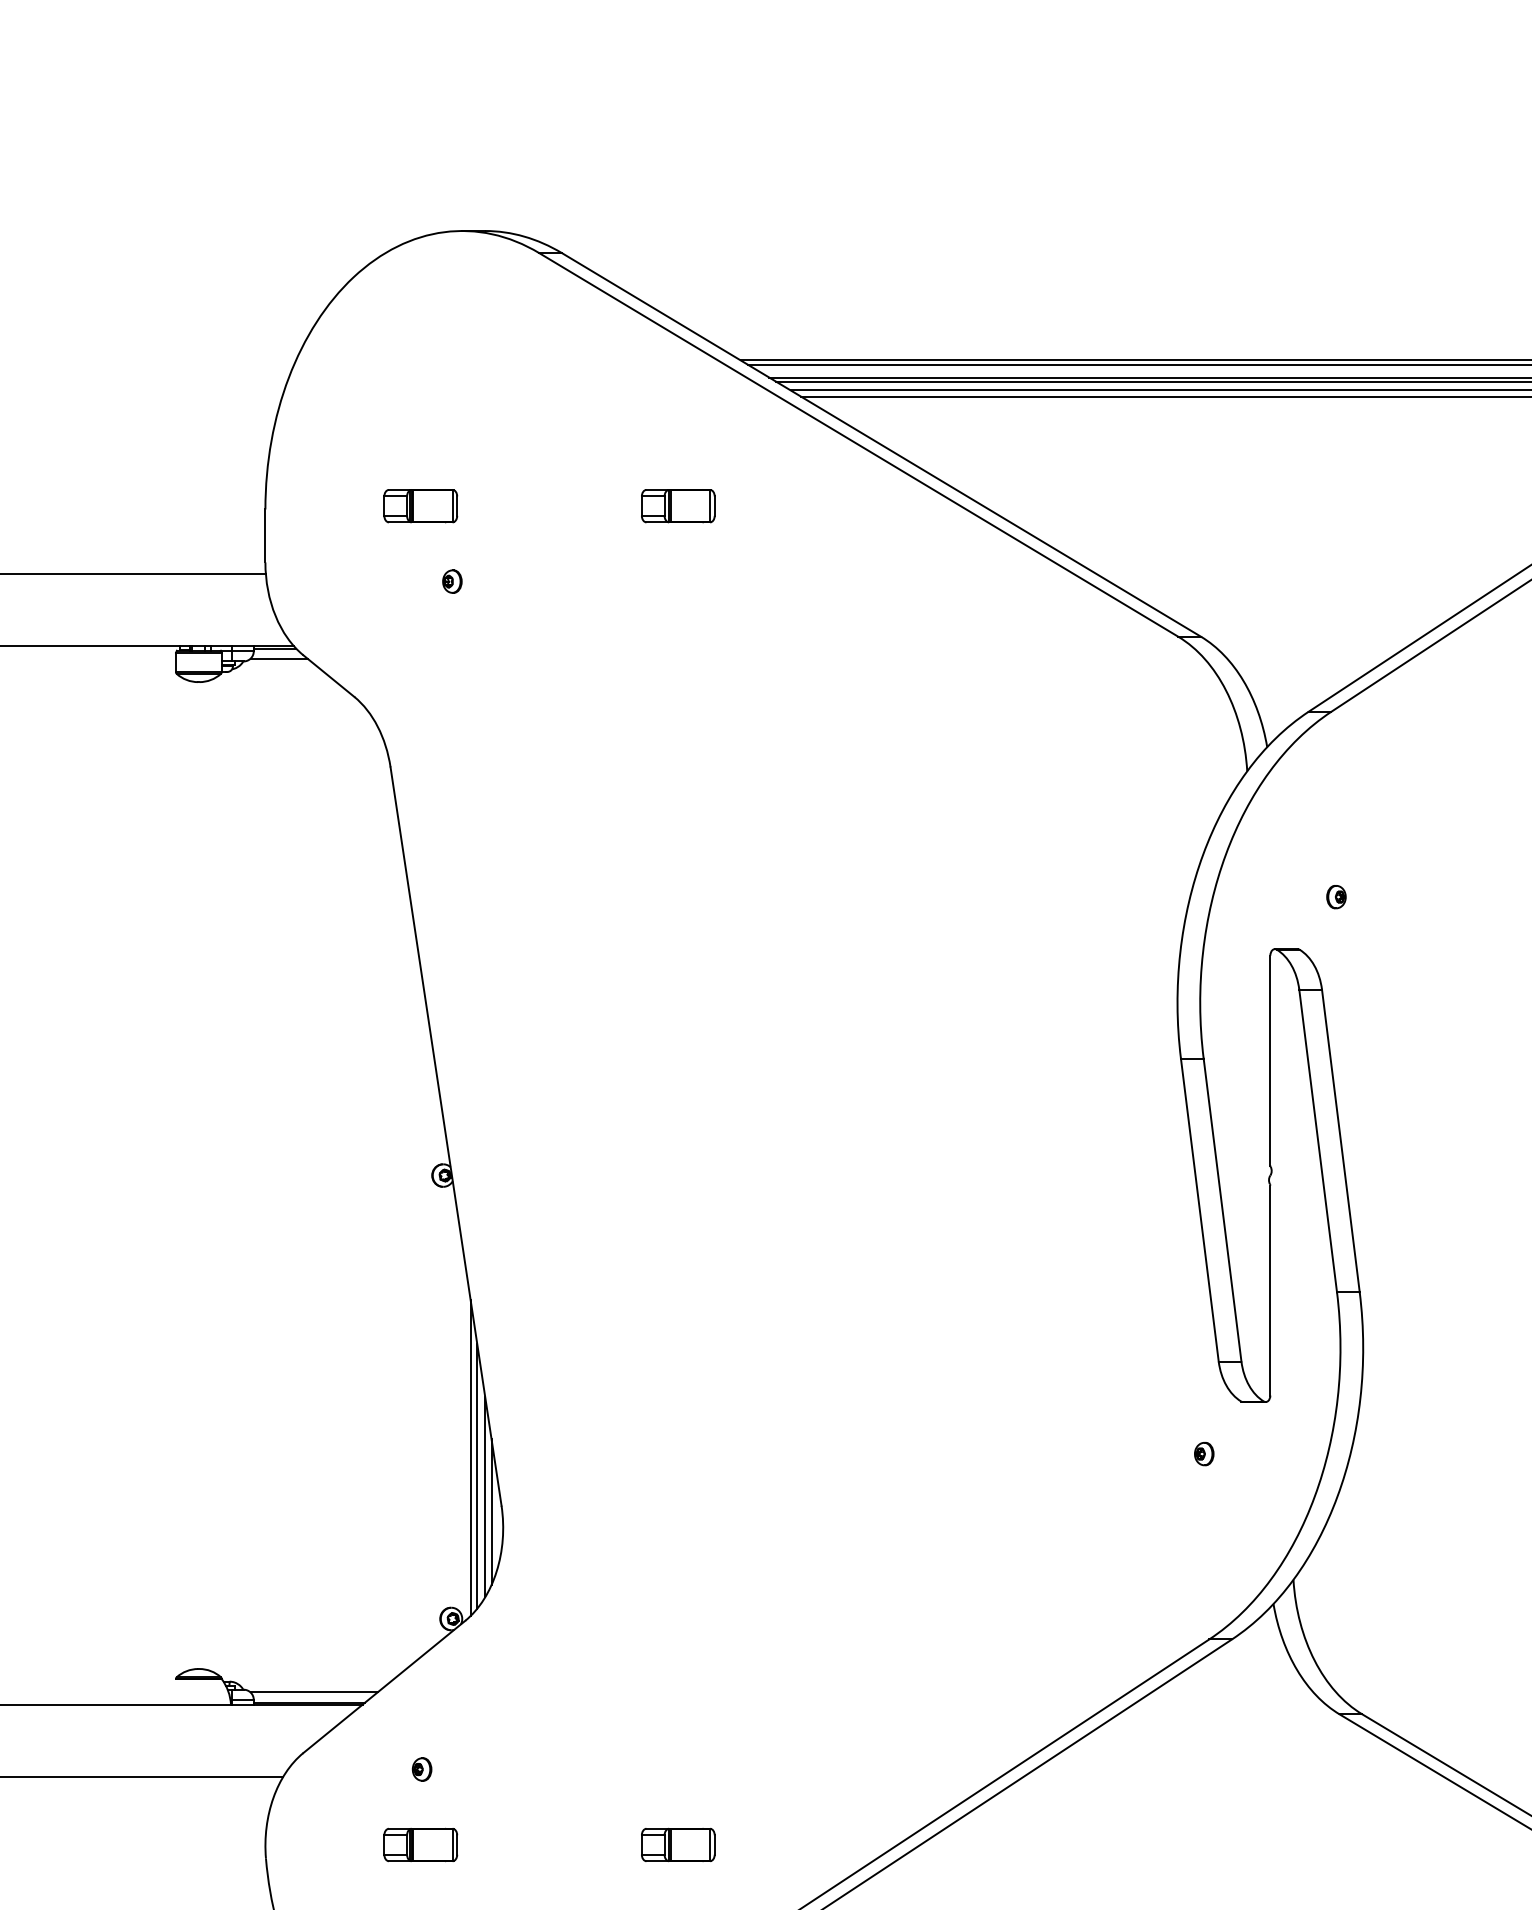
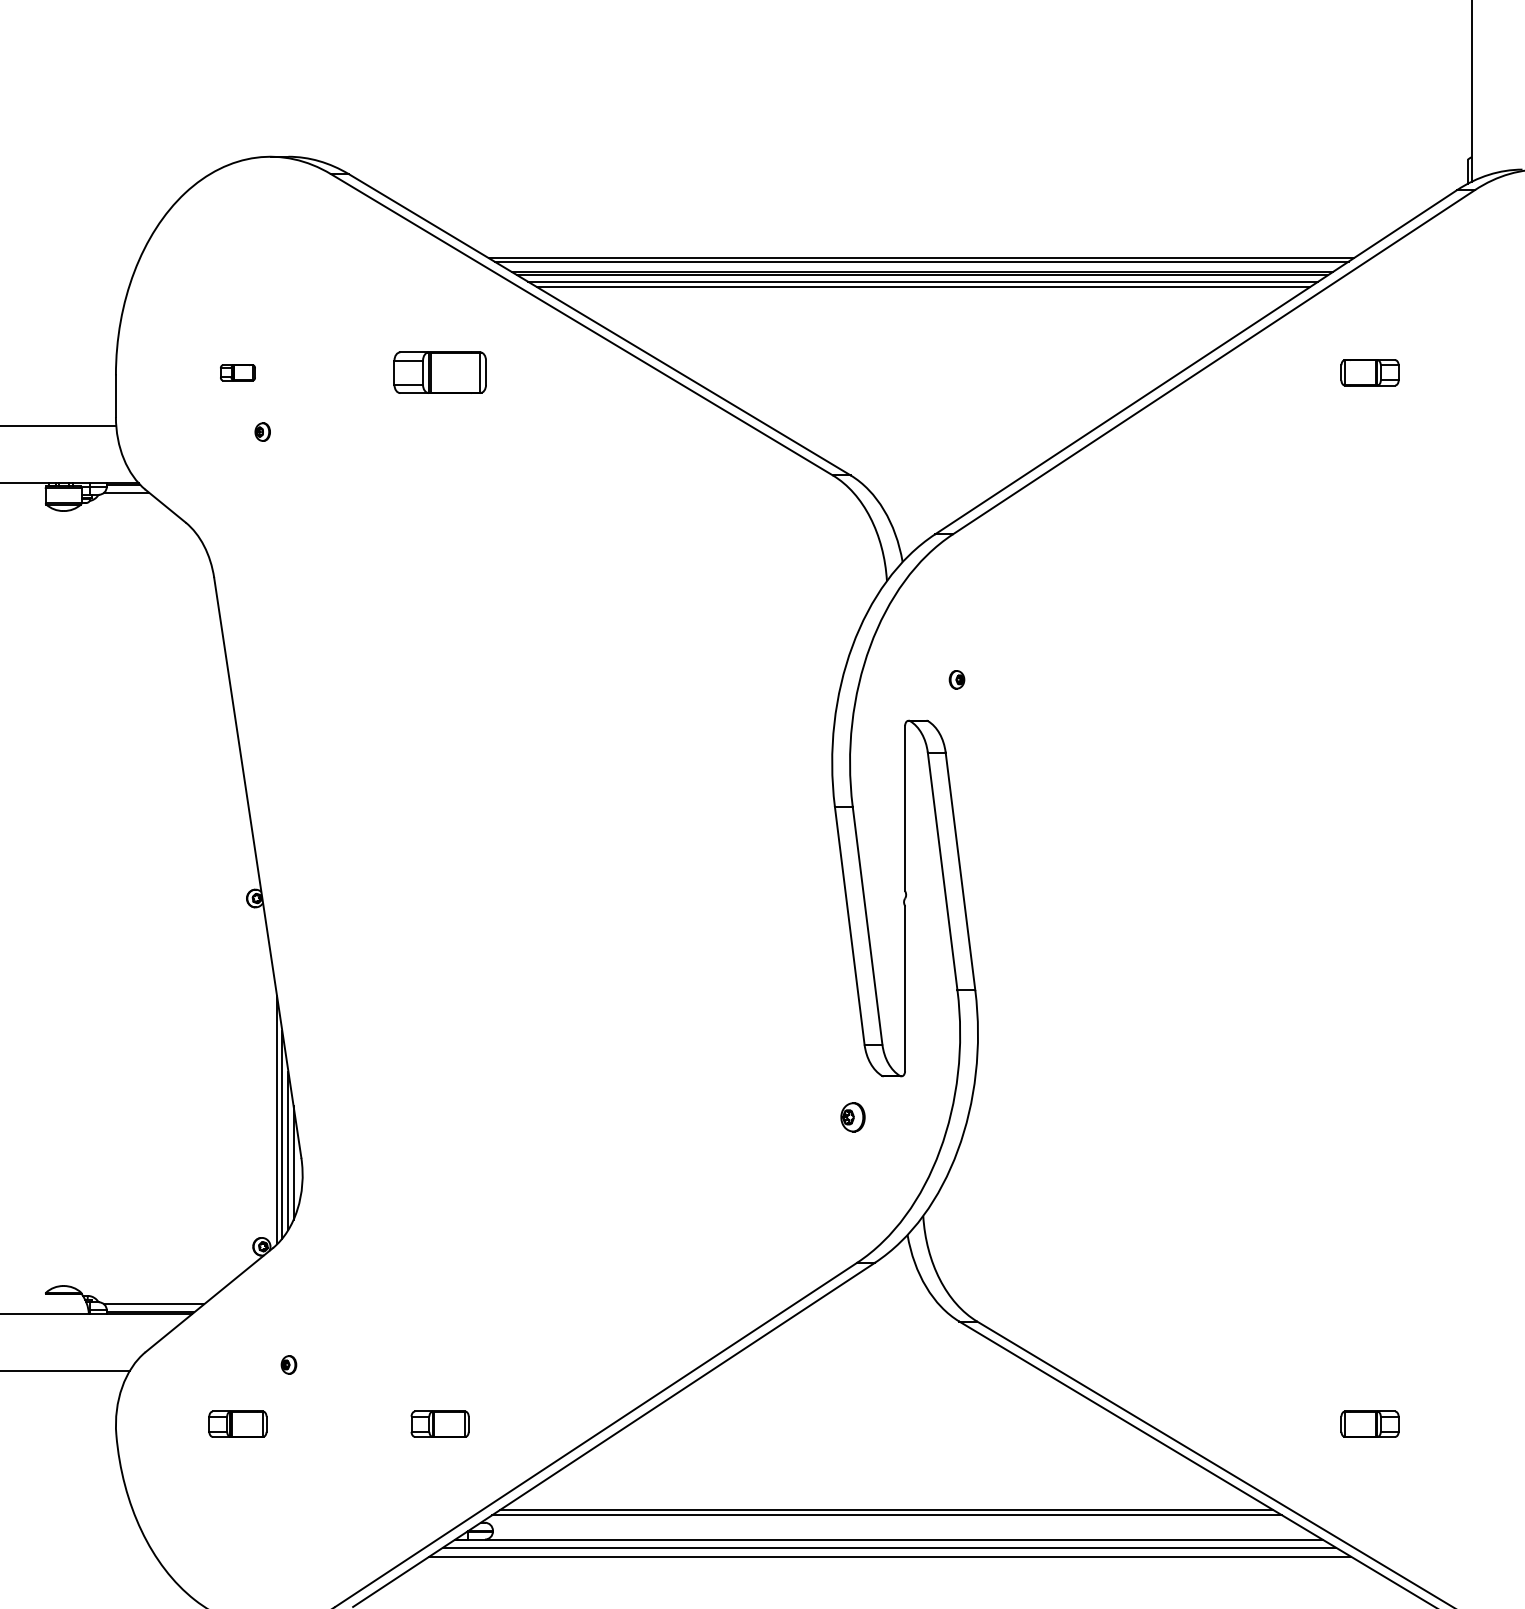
part: (420, 505) -> (237, 372), size x0.6
part: (677, 505) -> (439, 372), size x1.6
part: (1204, 1453) -> (853, 1116), size x1.6
part: (421, 1768) -> (288, 1364), moved

